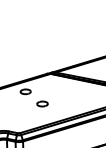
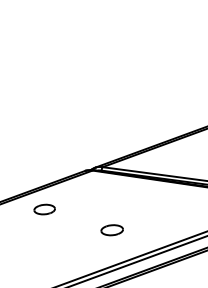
part: (42, 103) -> (112, 229), moved

